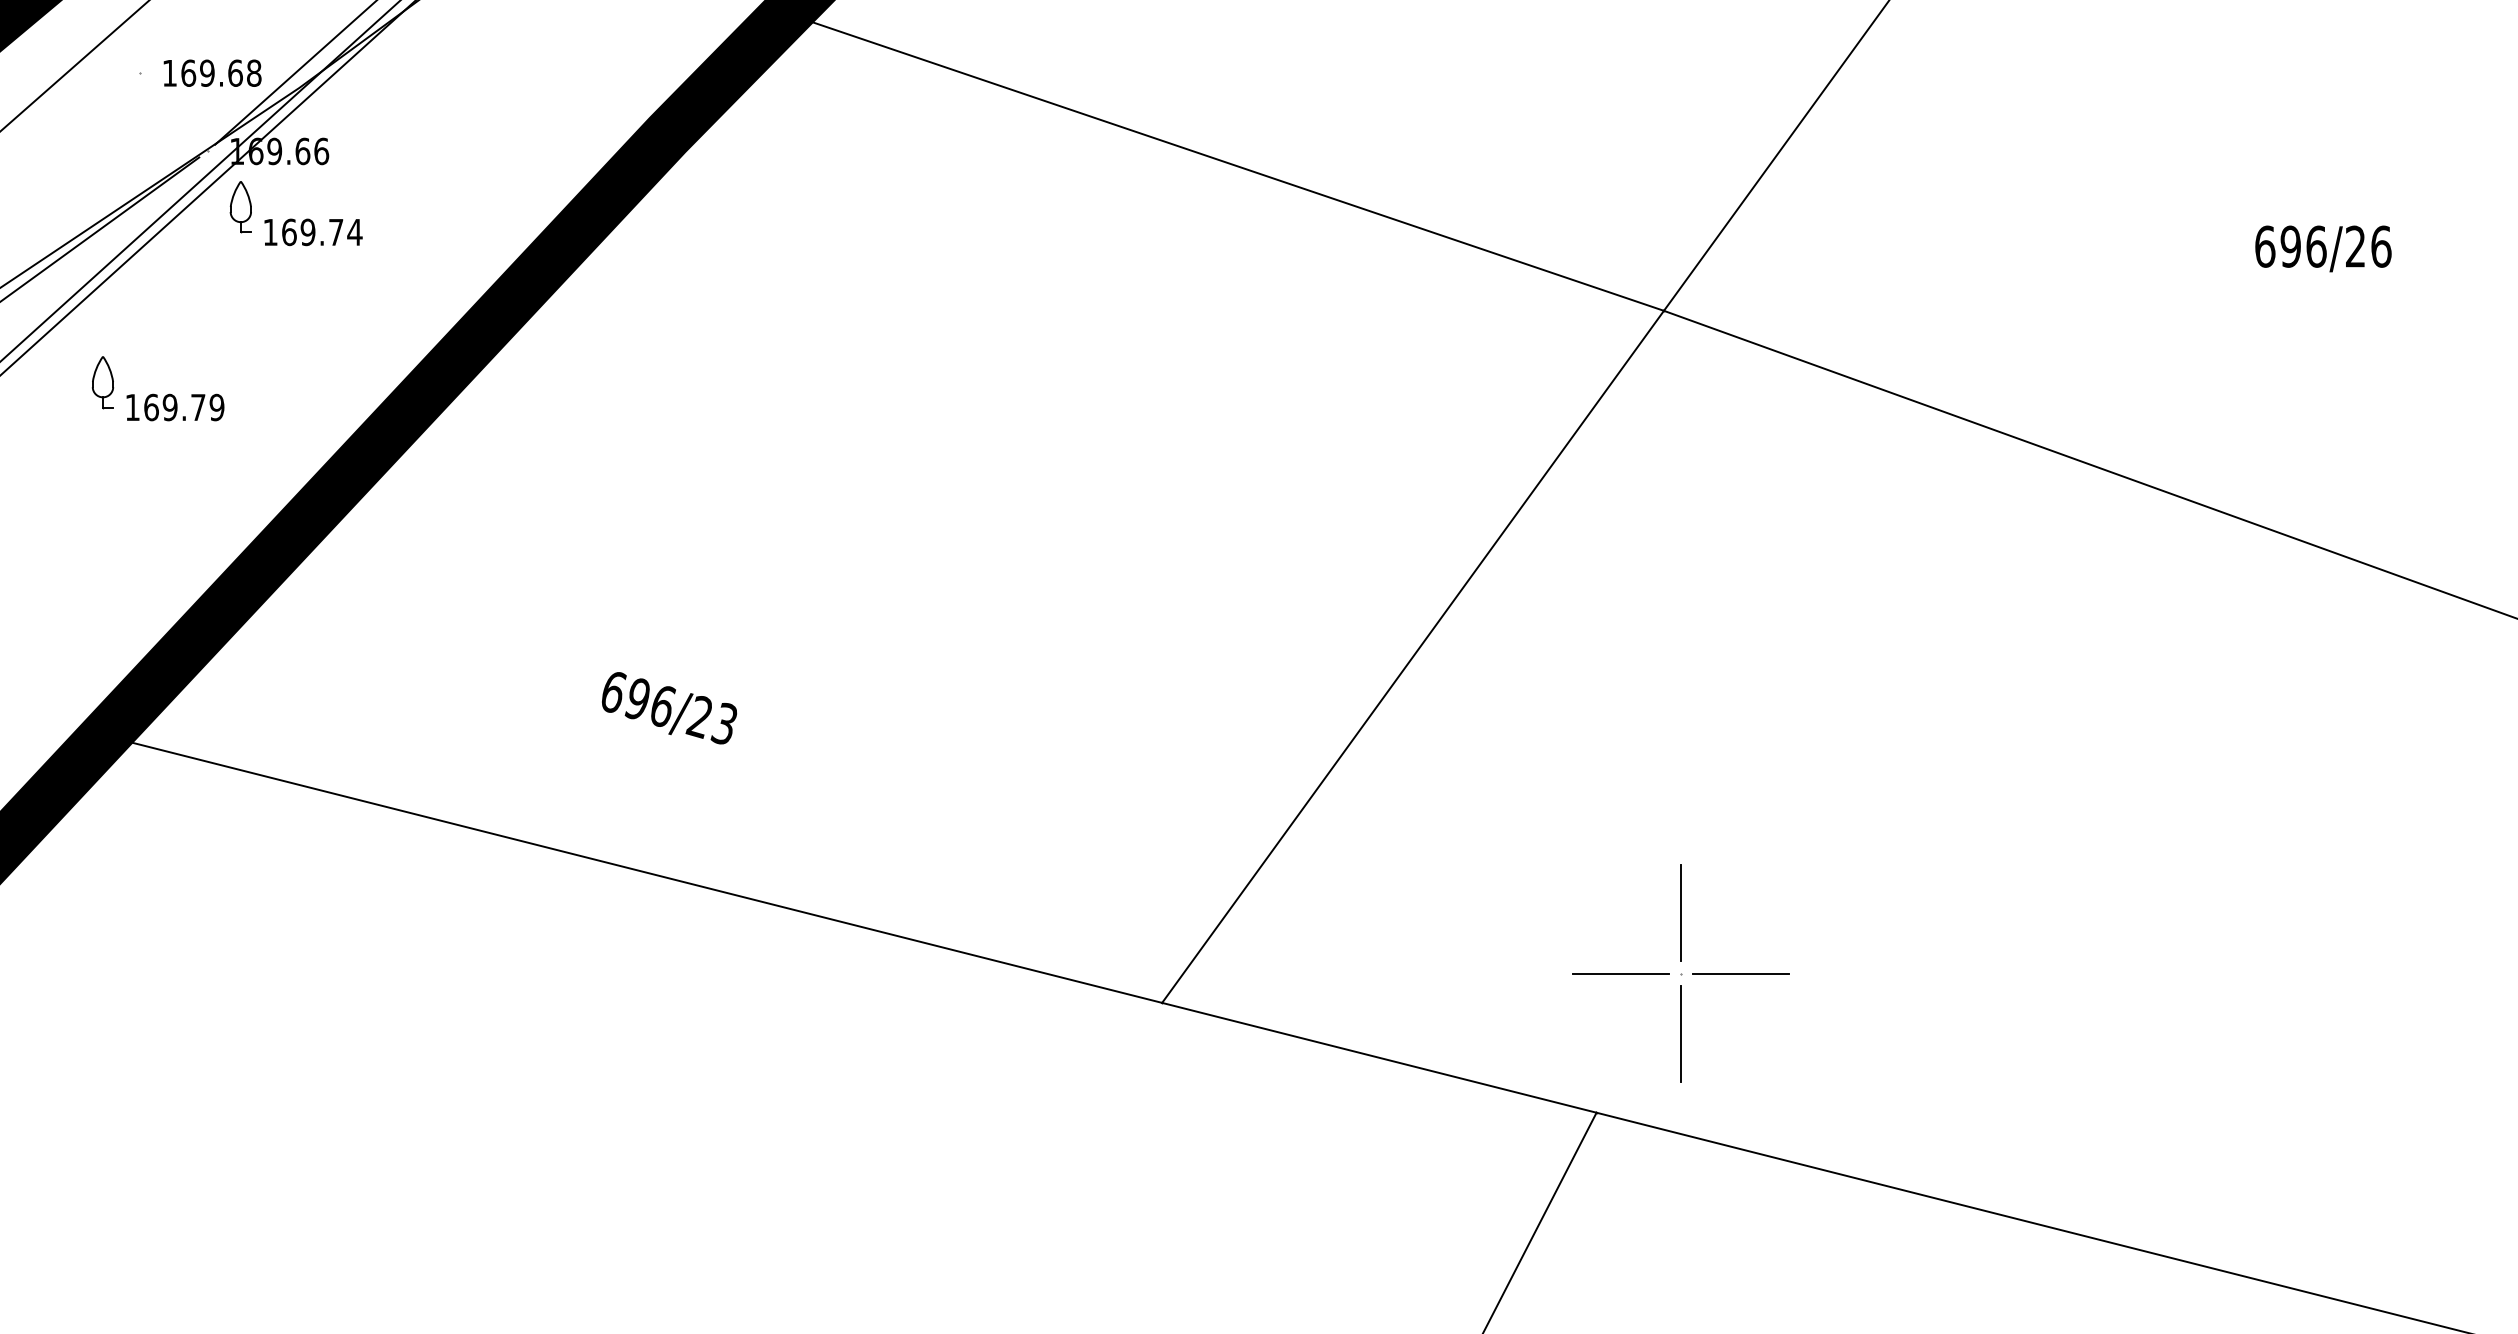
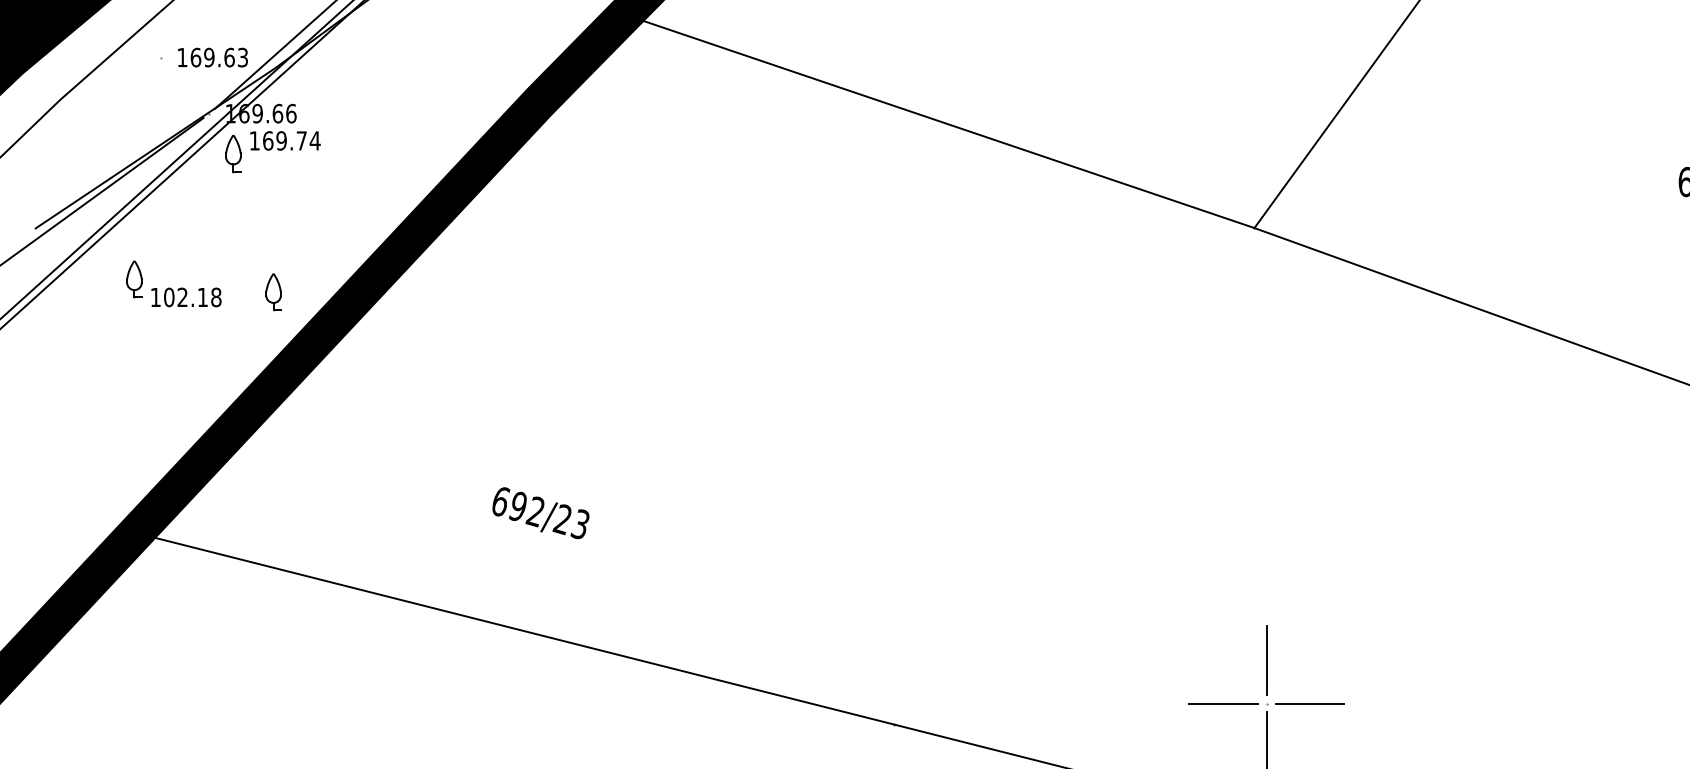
text: (254, 72) -> (243, 57), 169.68 -> 169.63
text: (313, 232) -> (285, 141), moved
part: (296, 400) -> (273, 292), added
text: (184, 407) -> (192, 297), 169.79 -> 102.18
line: (1412, 656) -> (1074, 476), removed
text: (661, 706) -> (535, 511), 696/23 -> 692/23

